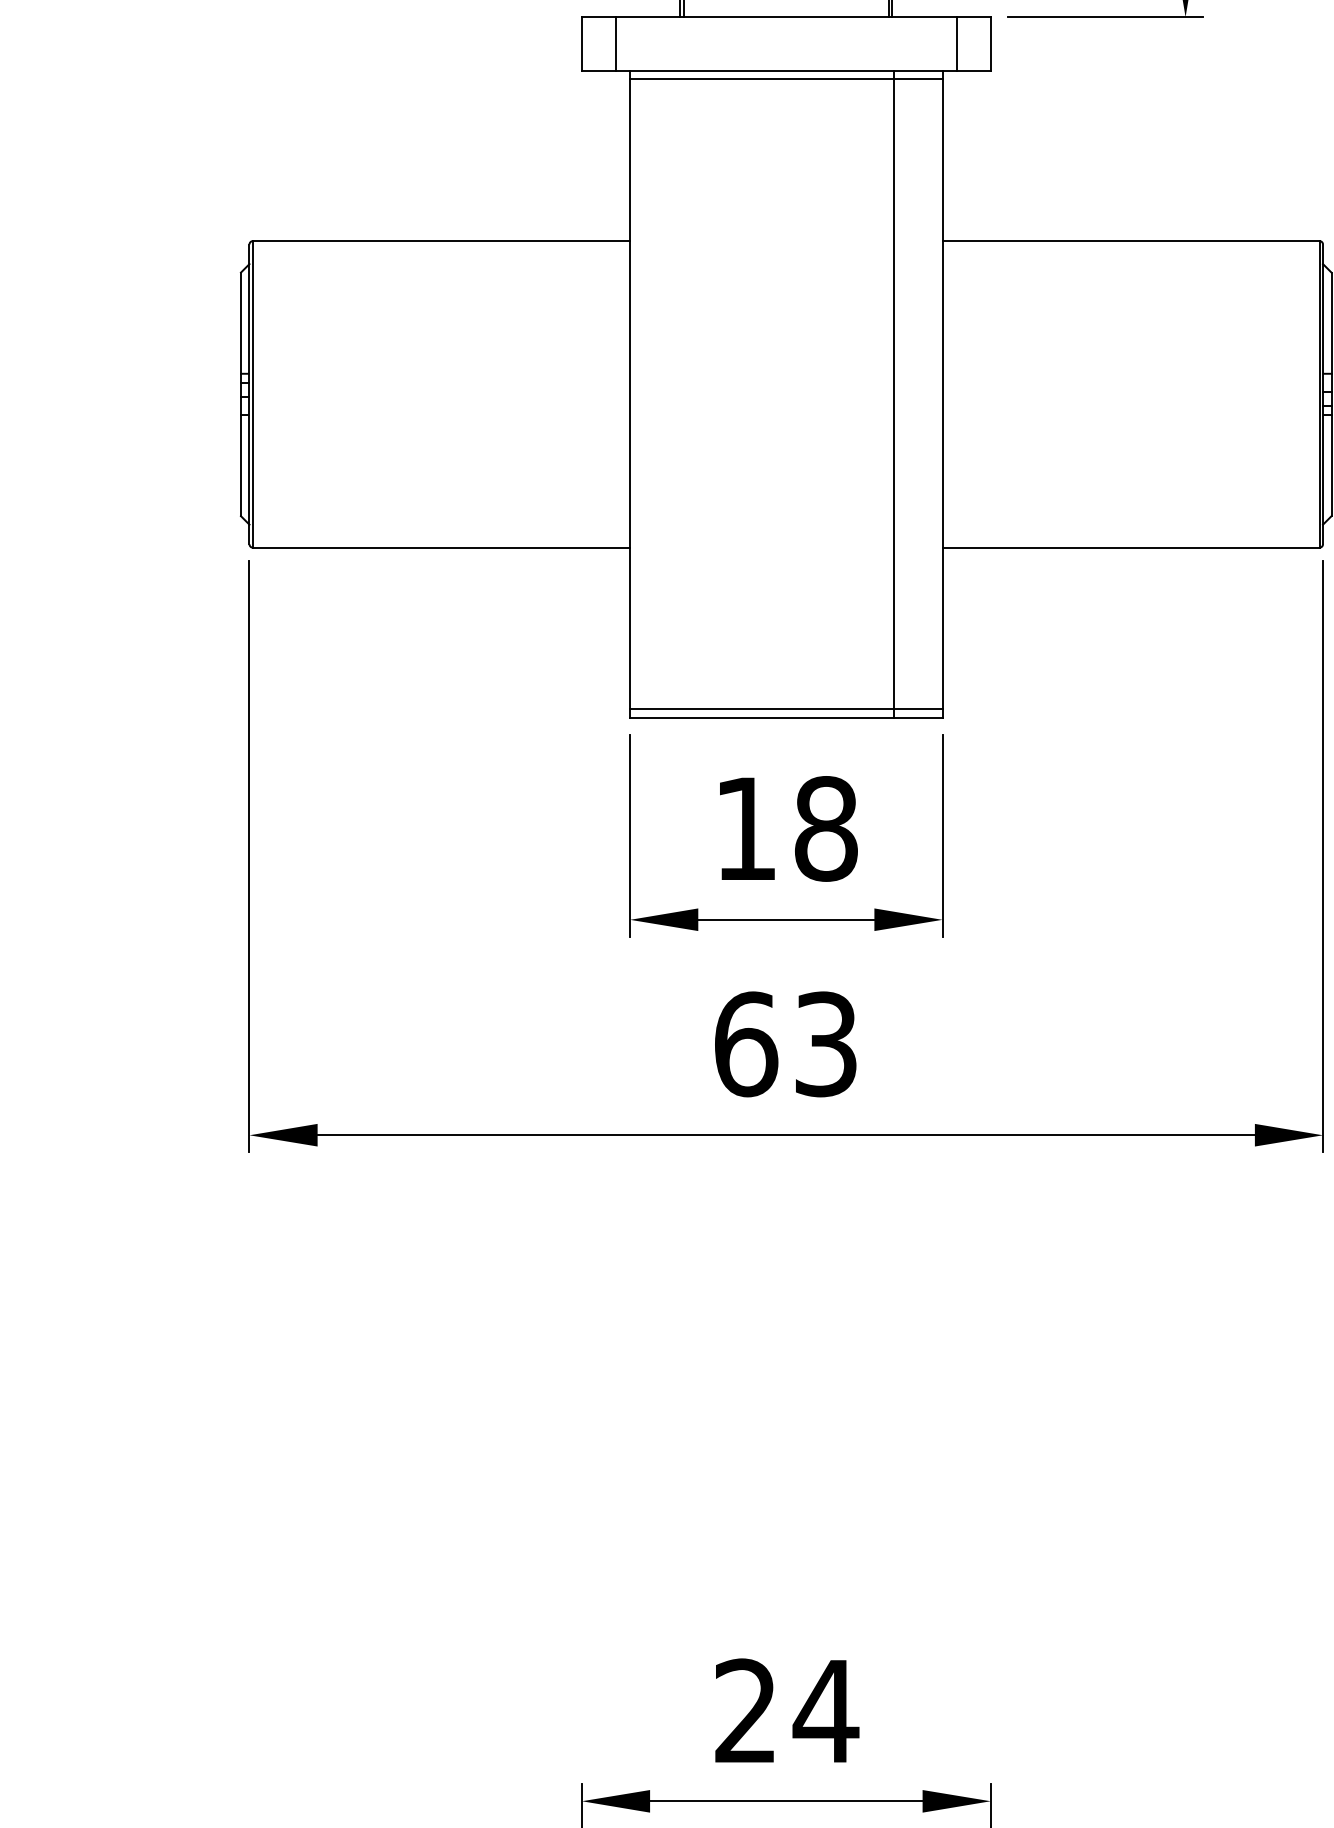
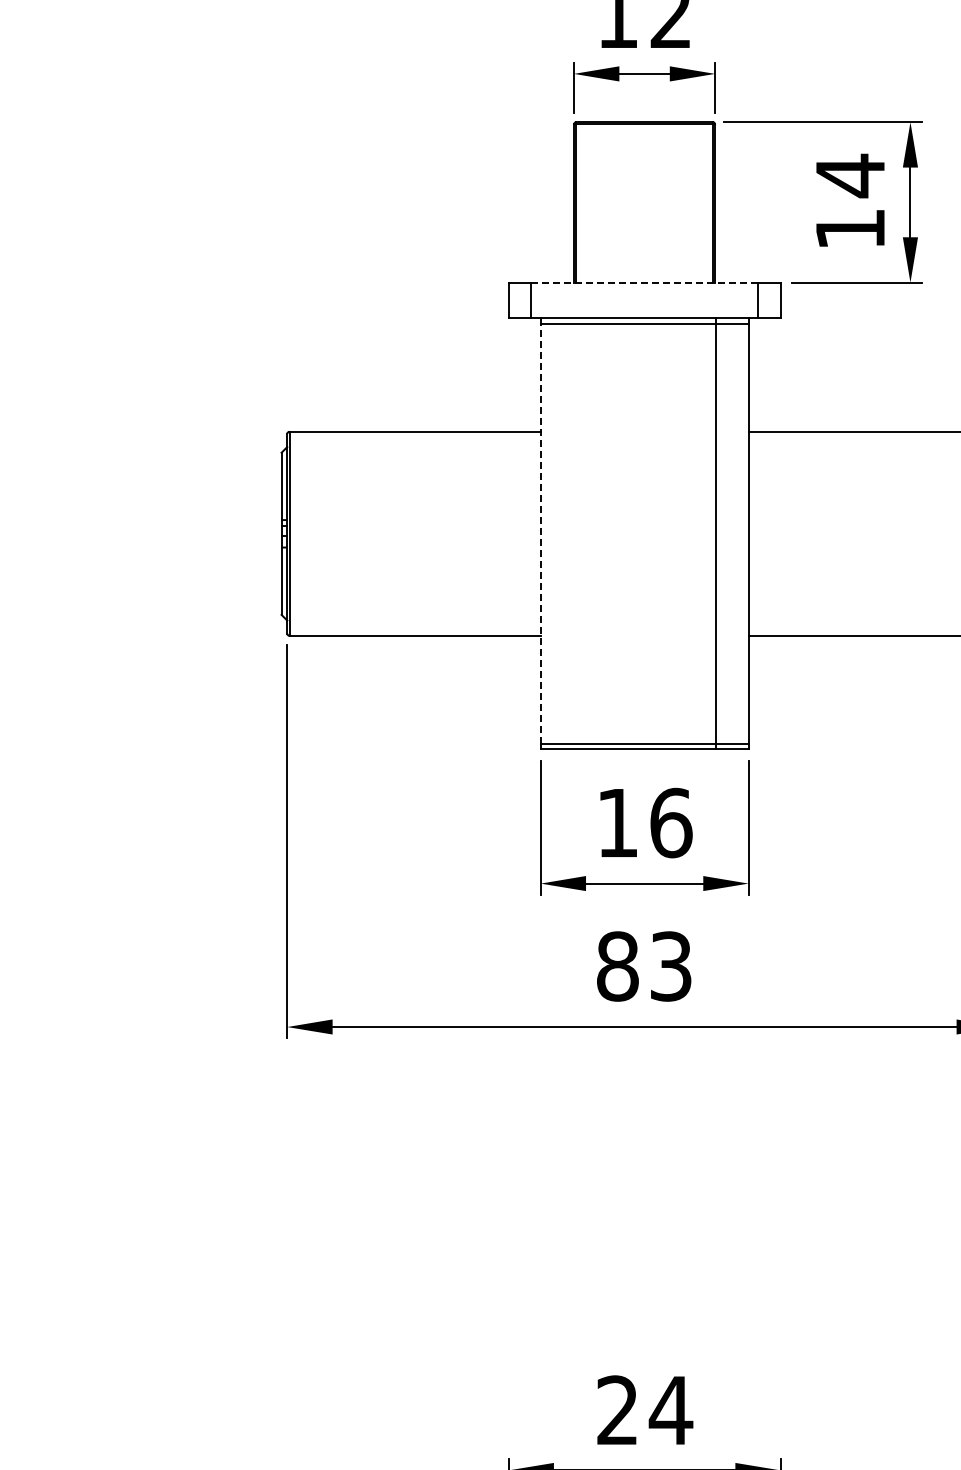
line: (787, 16) -> (645, 282), solid -> dashed
line: (629, 393) -> (540, 533), solid -> dashed
text: (826, 828) -> (671, 822), 18 -> 16
text: (747, 1044) -> (618, 966), 63 -> 83

